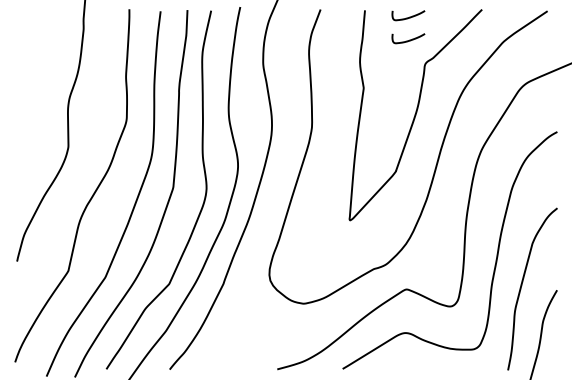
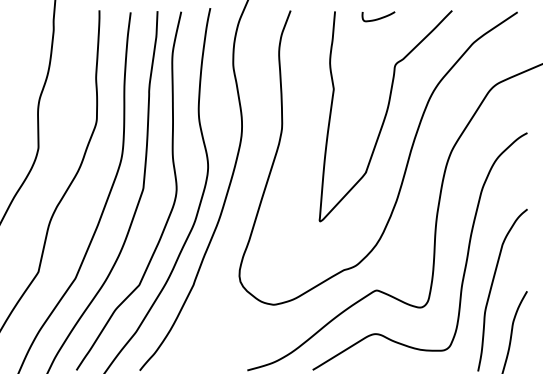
curve: (409, 39) -> (379, 40), removed

